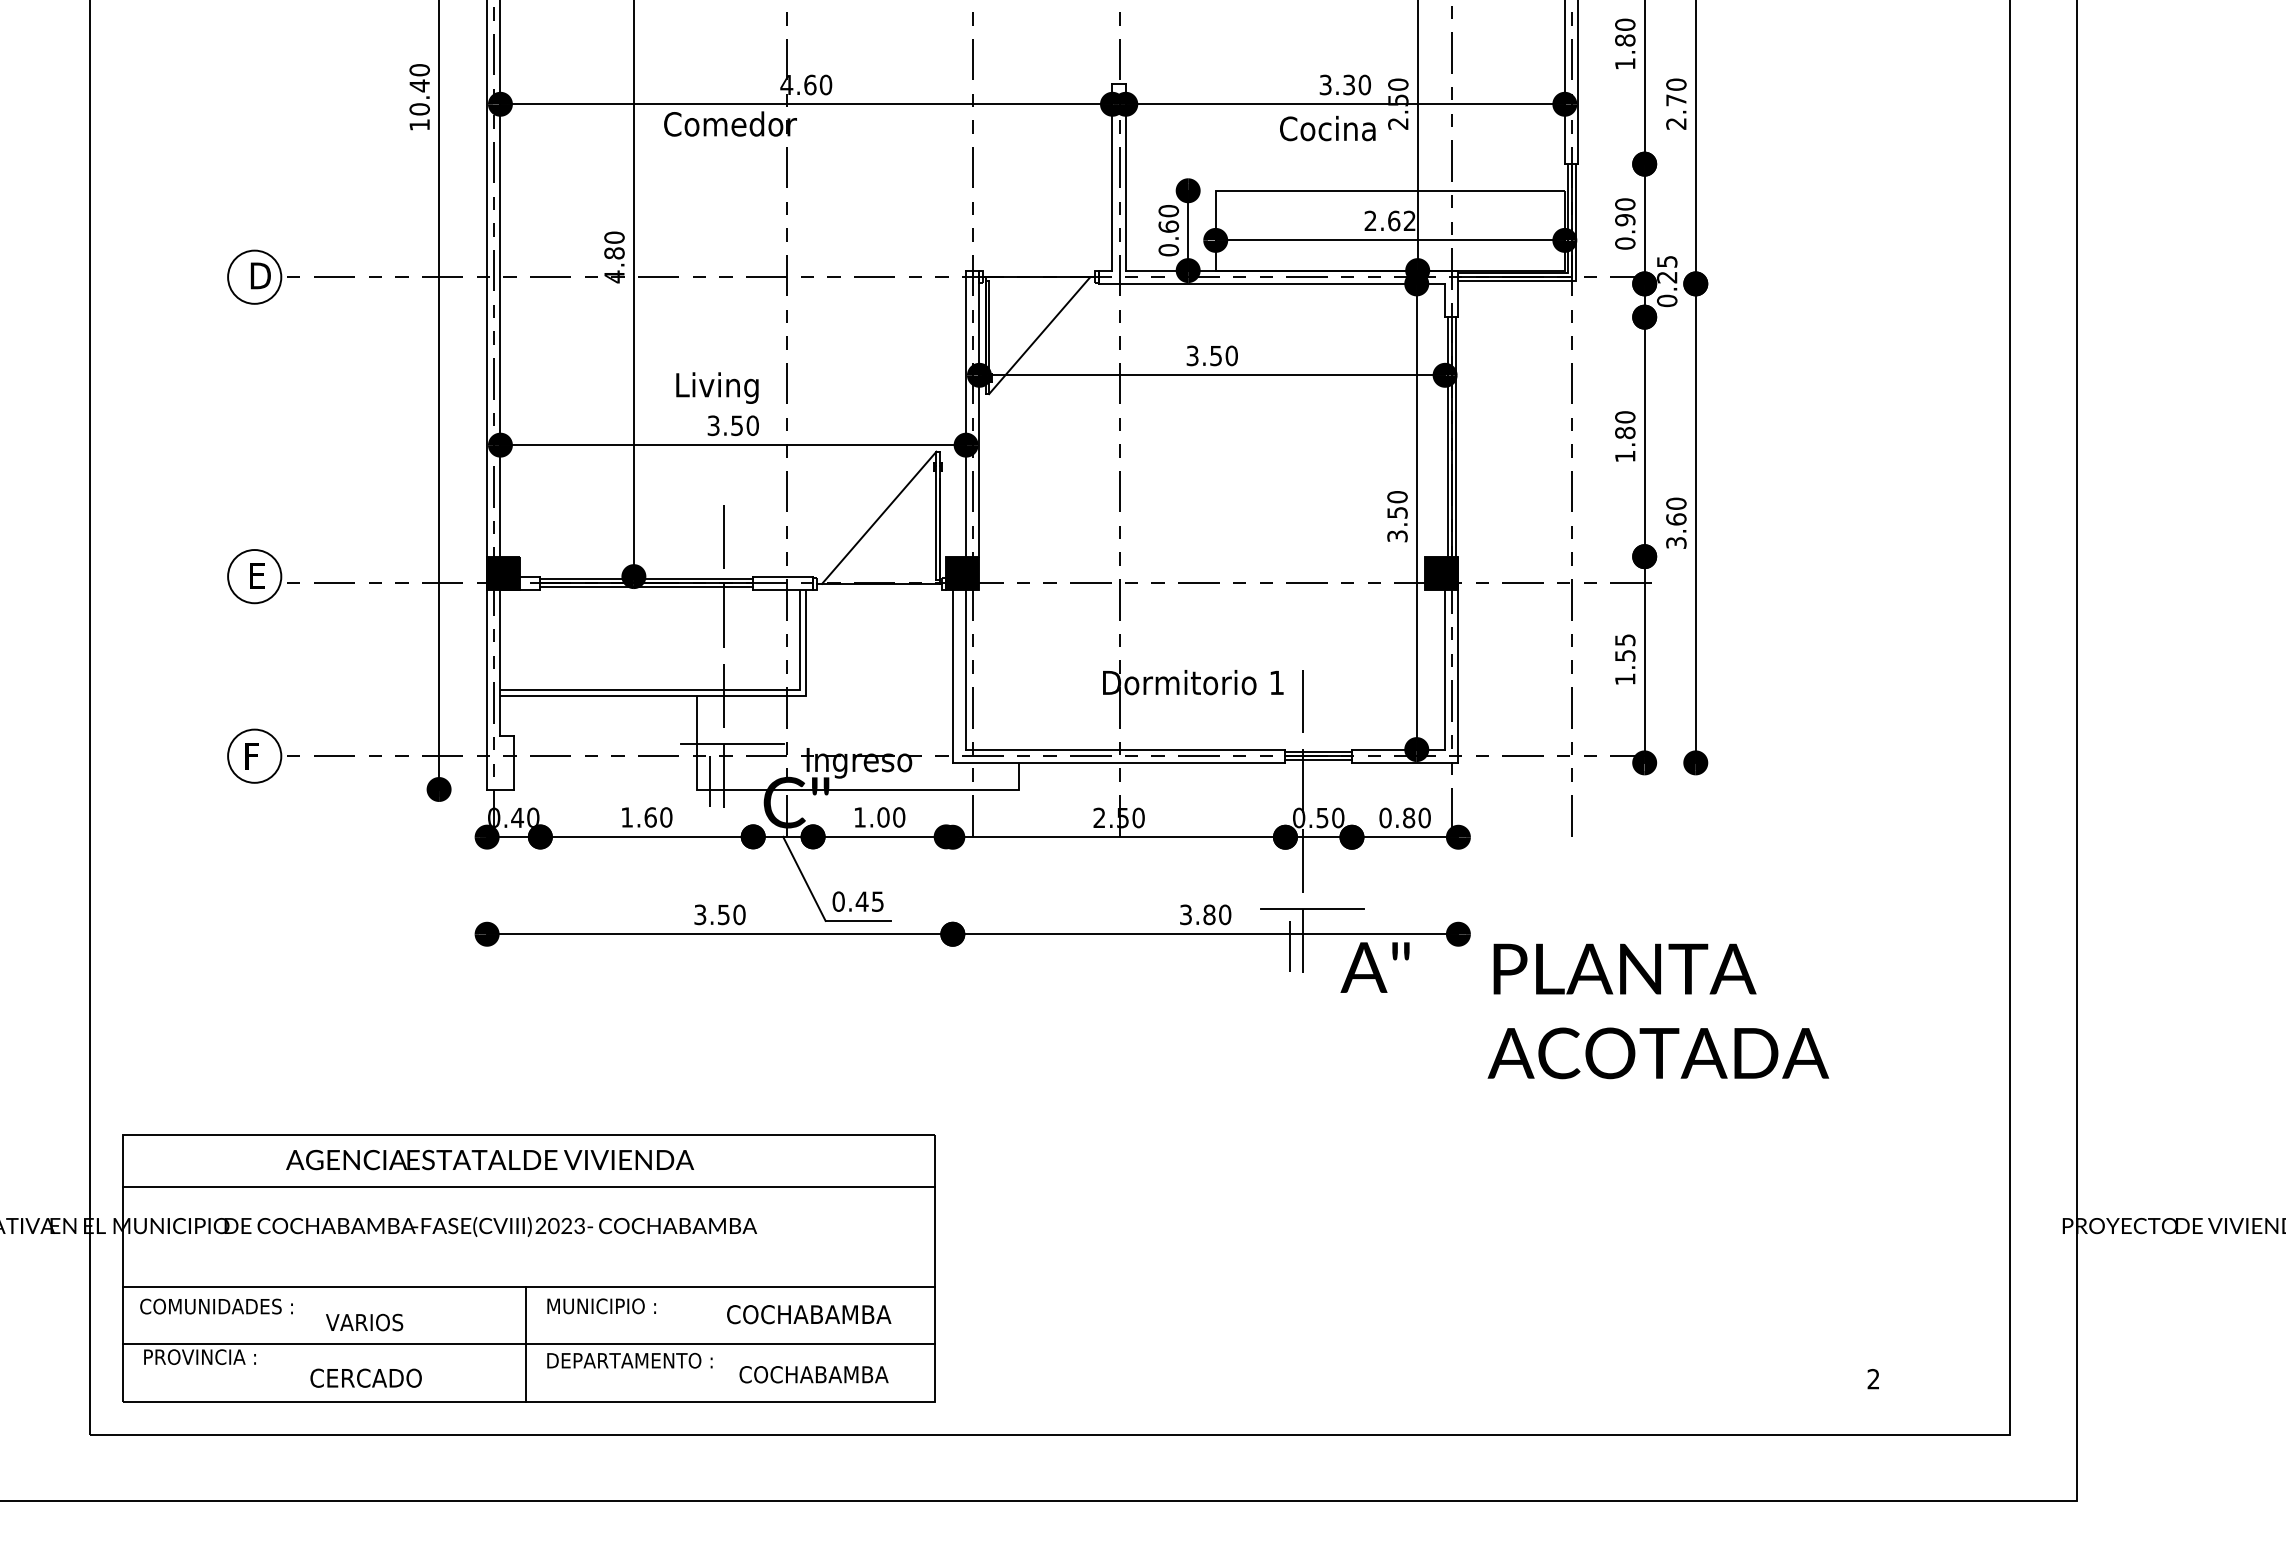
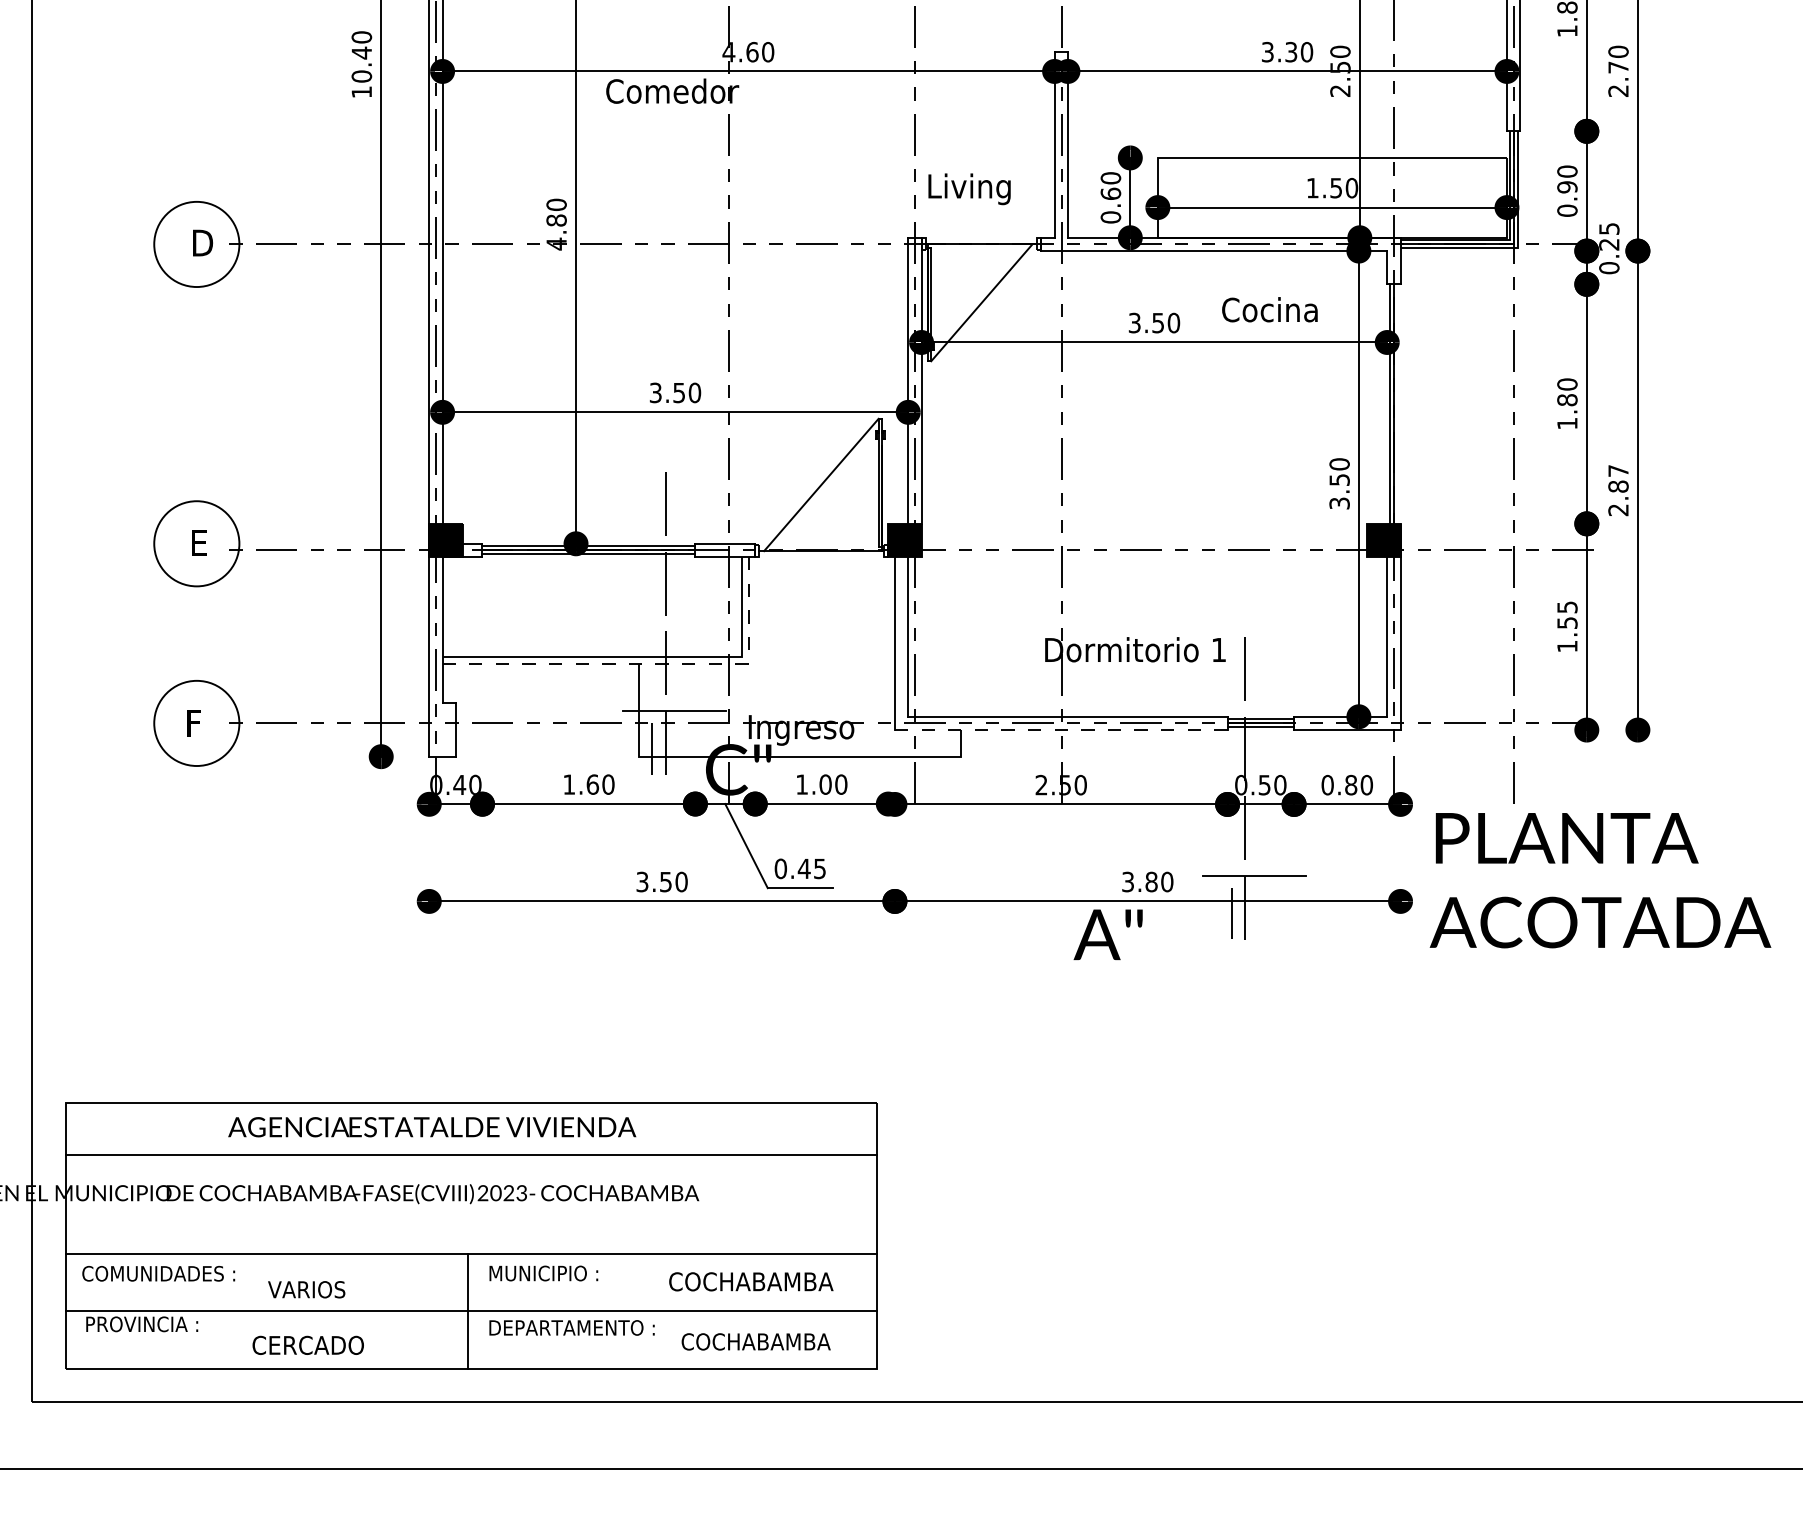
text: (1327, 128) -> (1269, 309), moved
text: (1389, 220) -> (1331, 187), 2.62 -> 1.50
circle: (254, 276) -> (196, 243), size x1.6
text: (717, 387) -> (969, 188), moved
line: (1455, 436) -> (1397, 403), removed
text: (1676, 522) -> (1618, 489), 3.60 -> 2.87
circle: (254, 576) -> (196, 543), size x1.6
line: (706, 696) -> (648, 663), solid -> dashed
circle: (254, 755) -> (196, 722), size x1.6
line: (1119, 762) -> (1061, 729), solid -> dashed
text: (1374, 967) -> (1107, 934), moved
text: (1658, 1011) -> (1600, 880), moved

